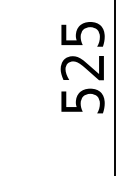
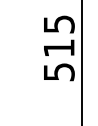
text: (81, 67) -> (58, 48), 525 -> 515

